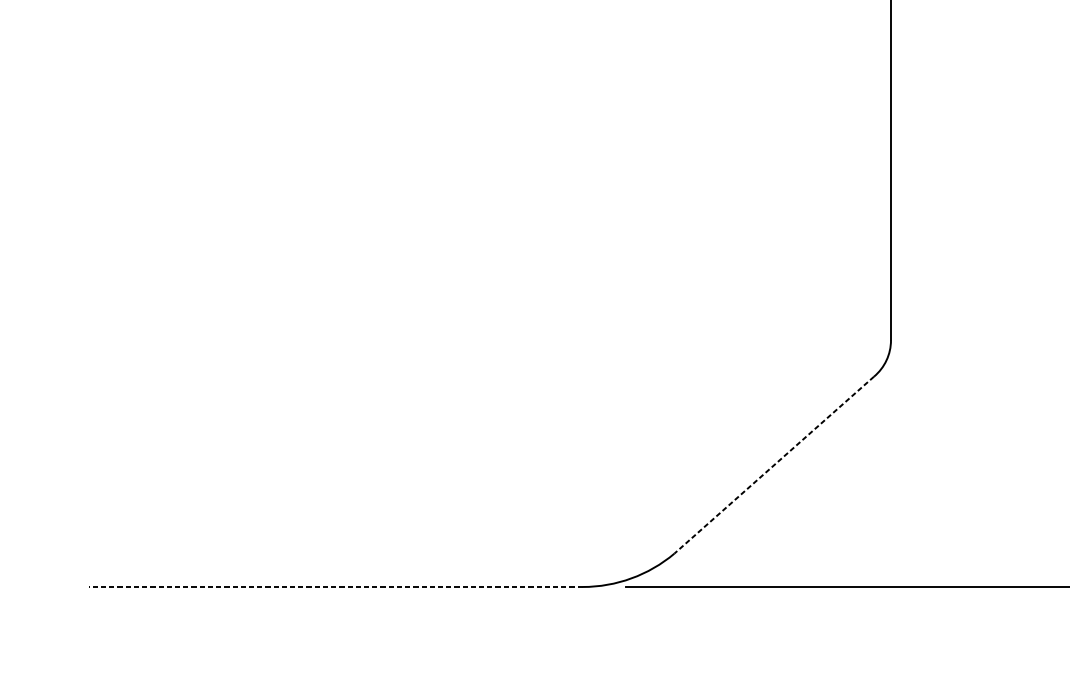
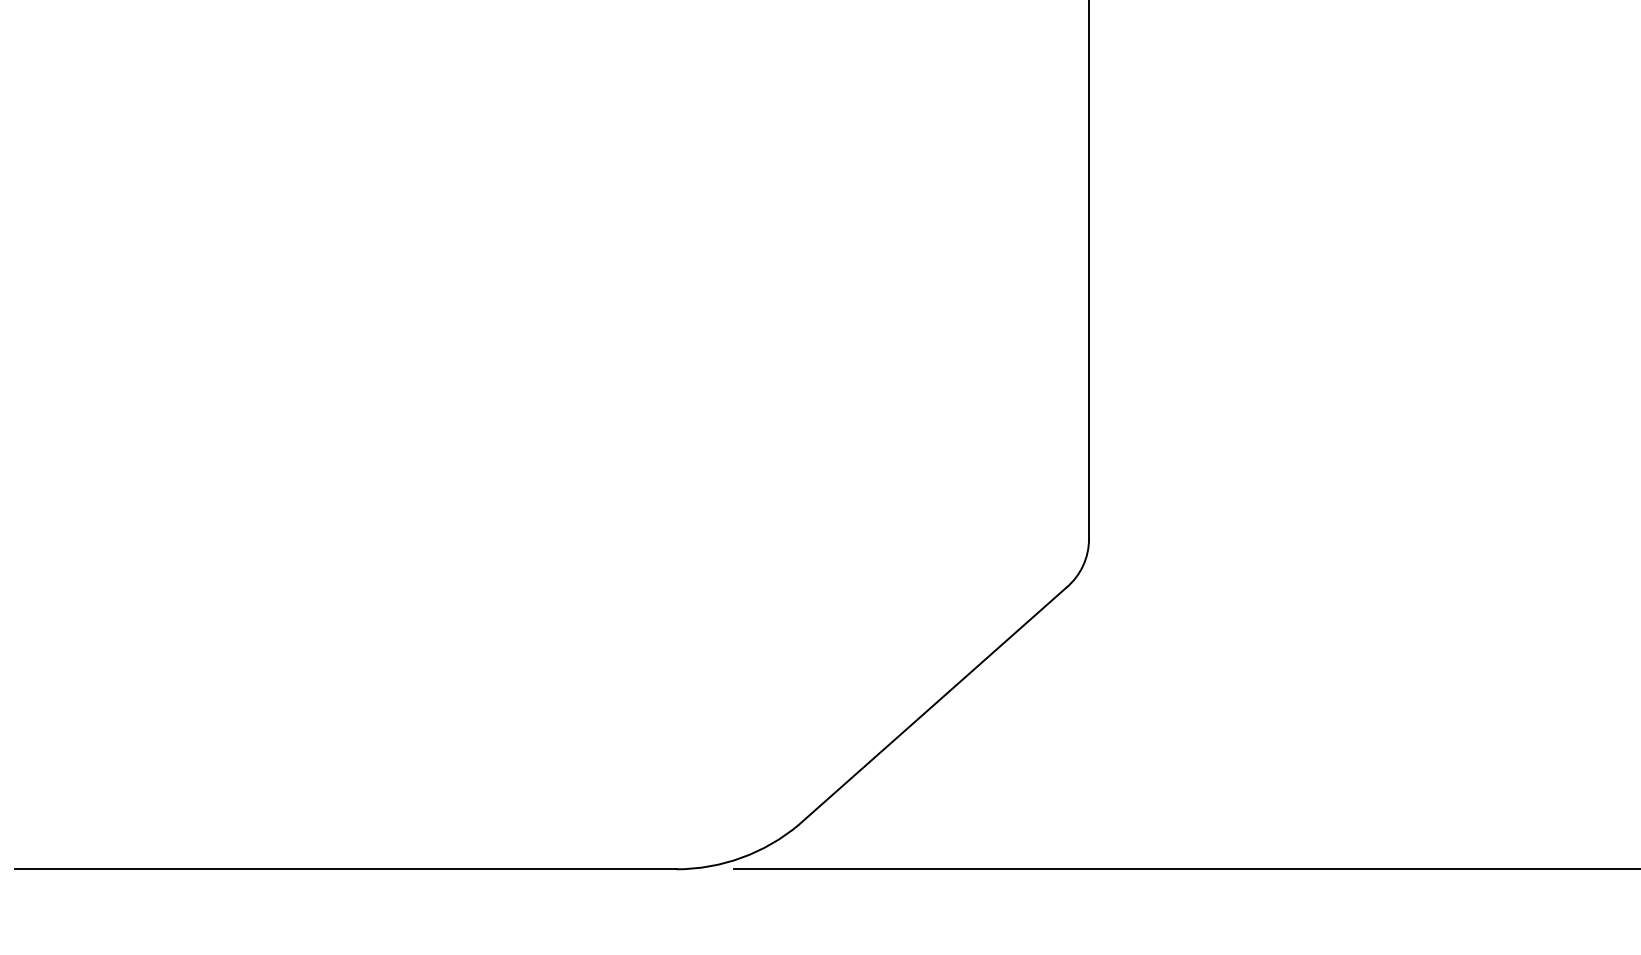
line: (774, 465) -> (932, 706), dashed -> solid
line: (335, 587) -> (345, 869), dashed -> solid

